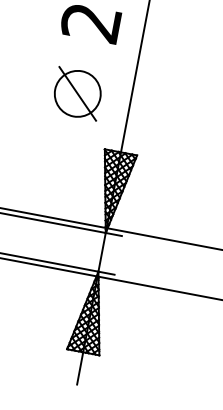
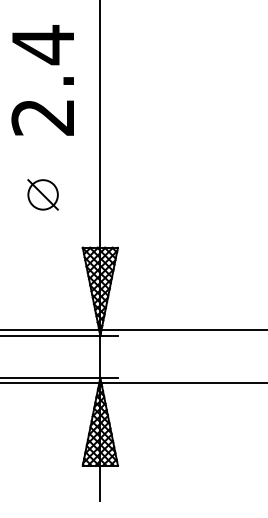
part: (77, 93) -> (42, 194), size x0.6

